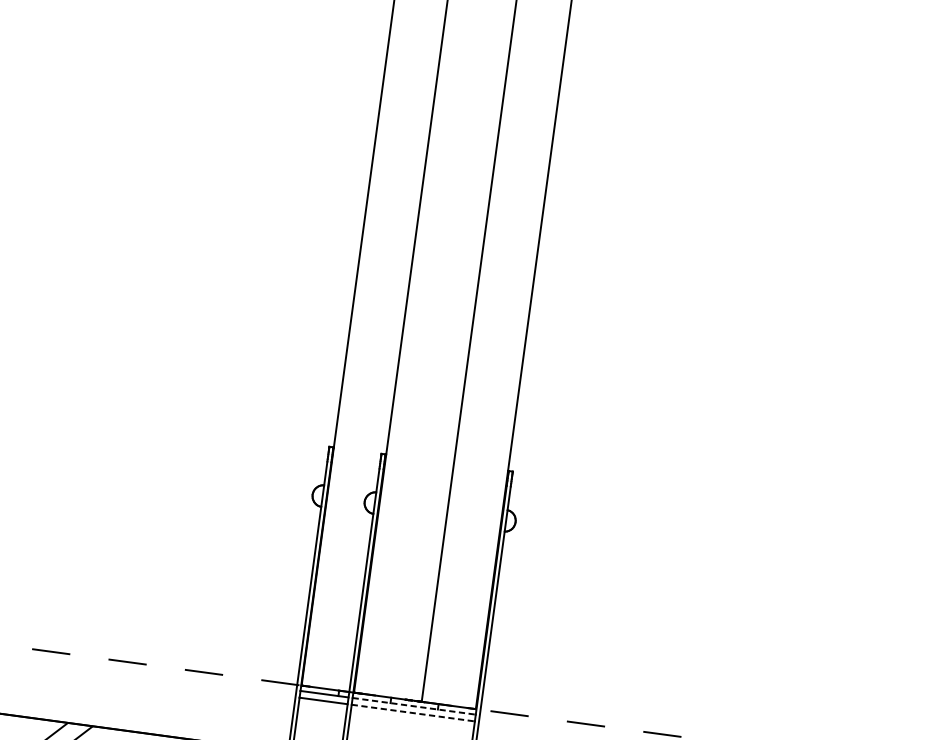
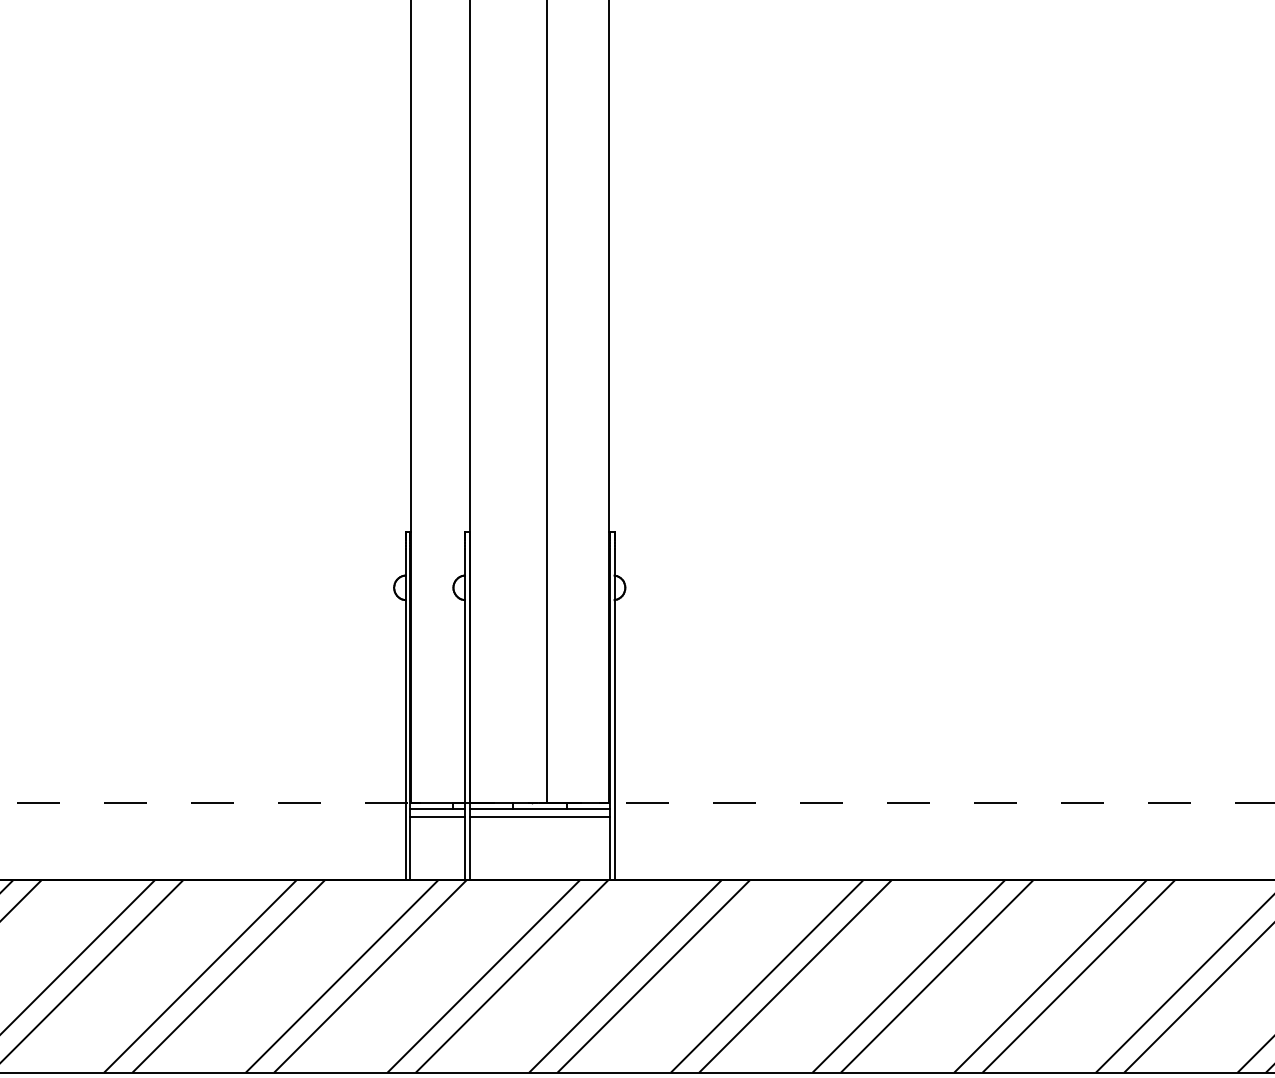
line: (414, 706) -> (540, 809), dashed -> solid
line: (413, 712) -> (540, 816), dashed -> solid

